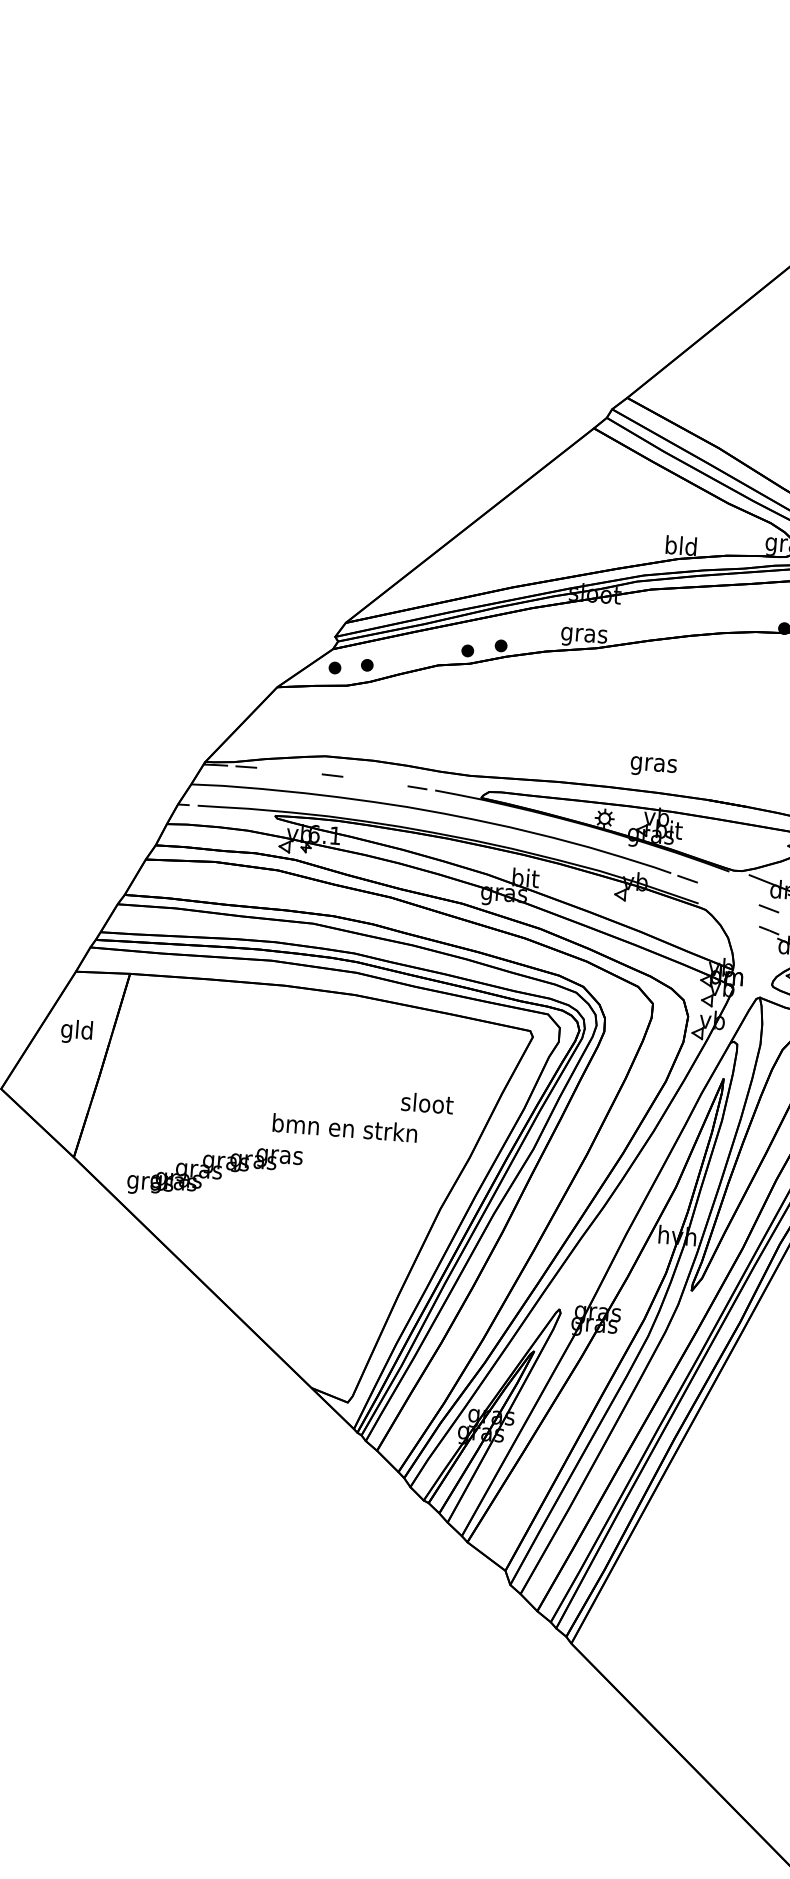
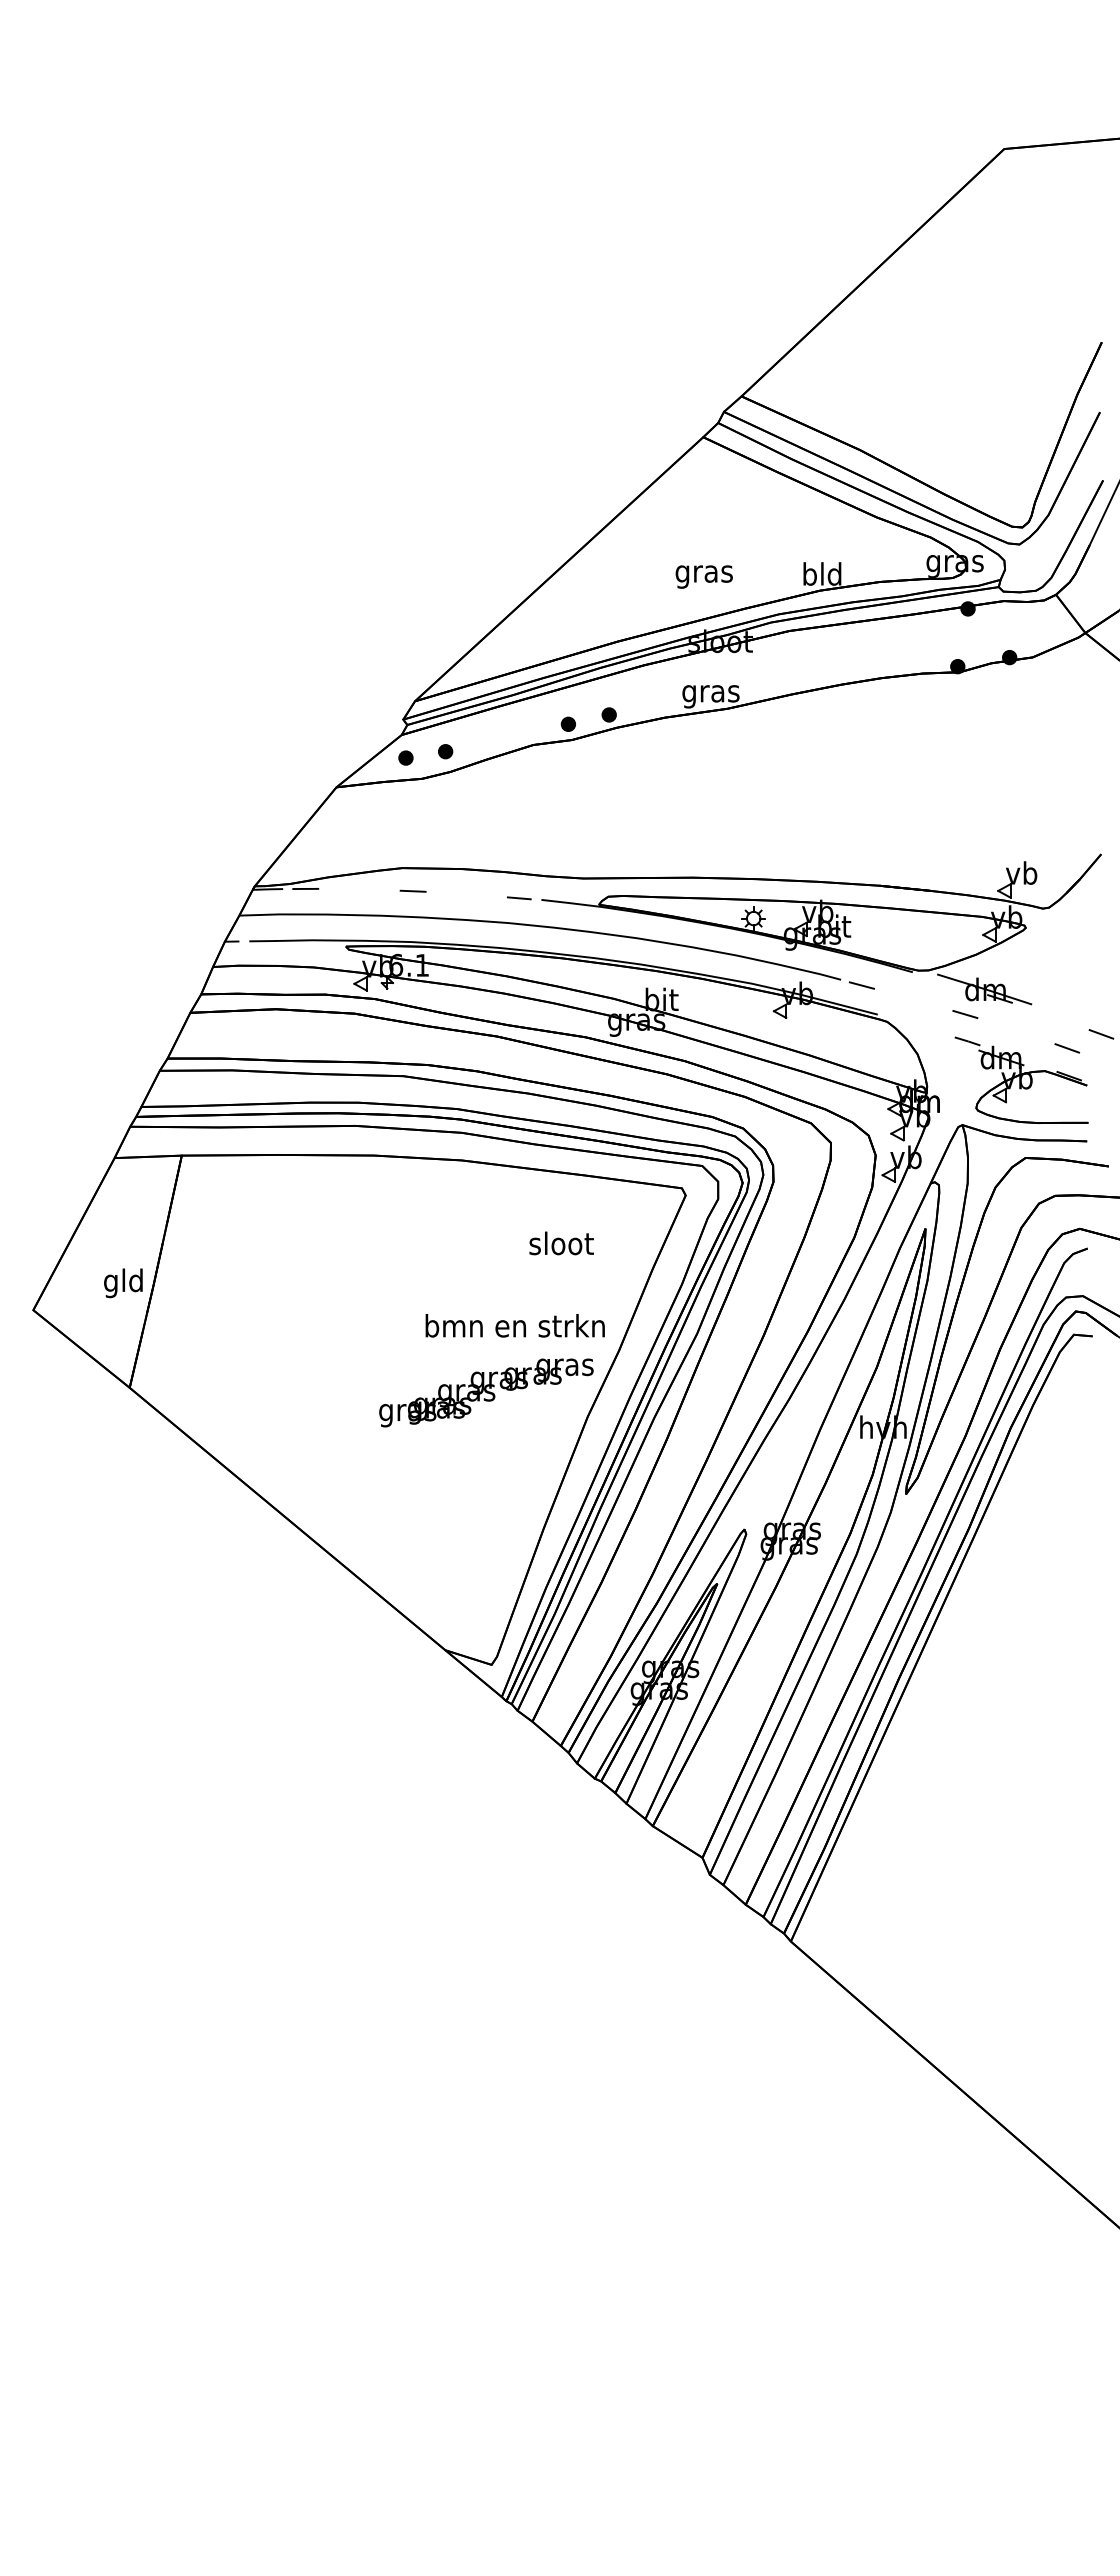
text: (653, 766) -> (703, 576), moved
text: (76, 1031) -> (123, 1283), moved
text: (427, 1103) -> (561, 1243), moved
text: (344, 1127) -> (514, 1325), moved
text: (214, 1172) -> (486, 1392), moved

